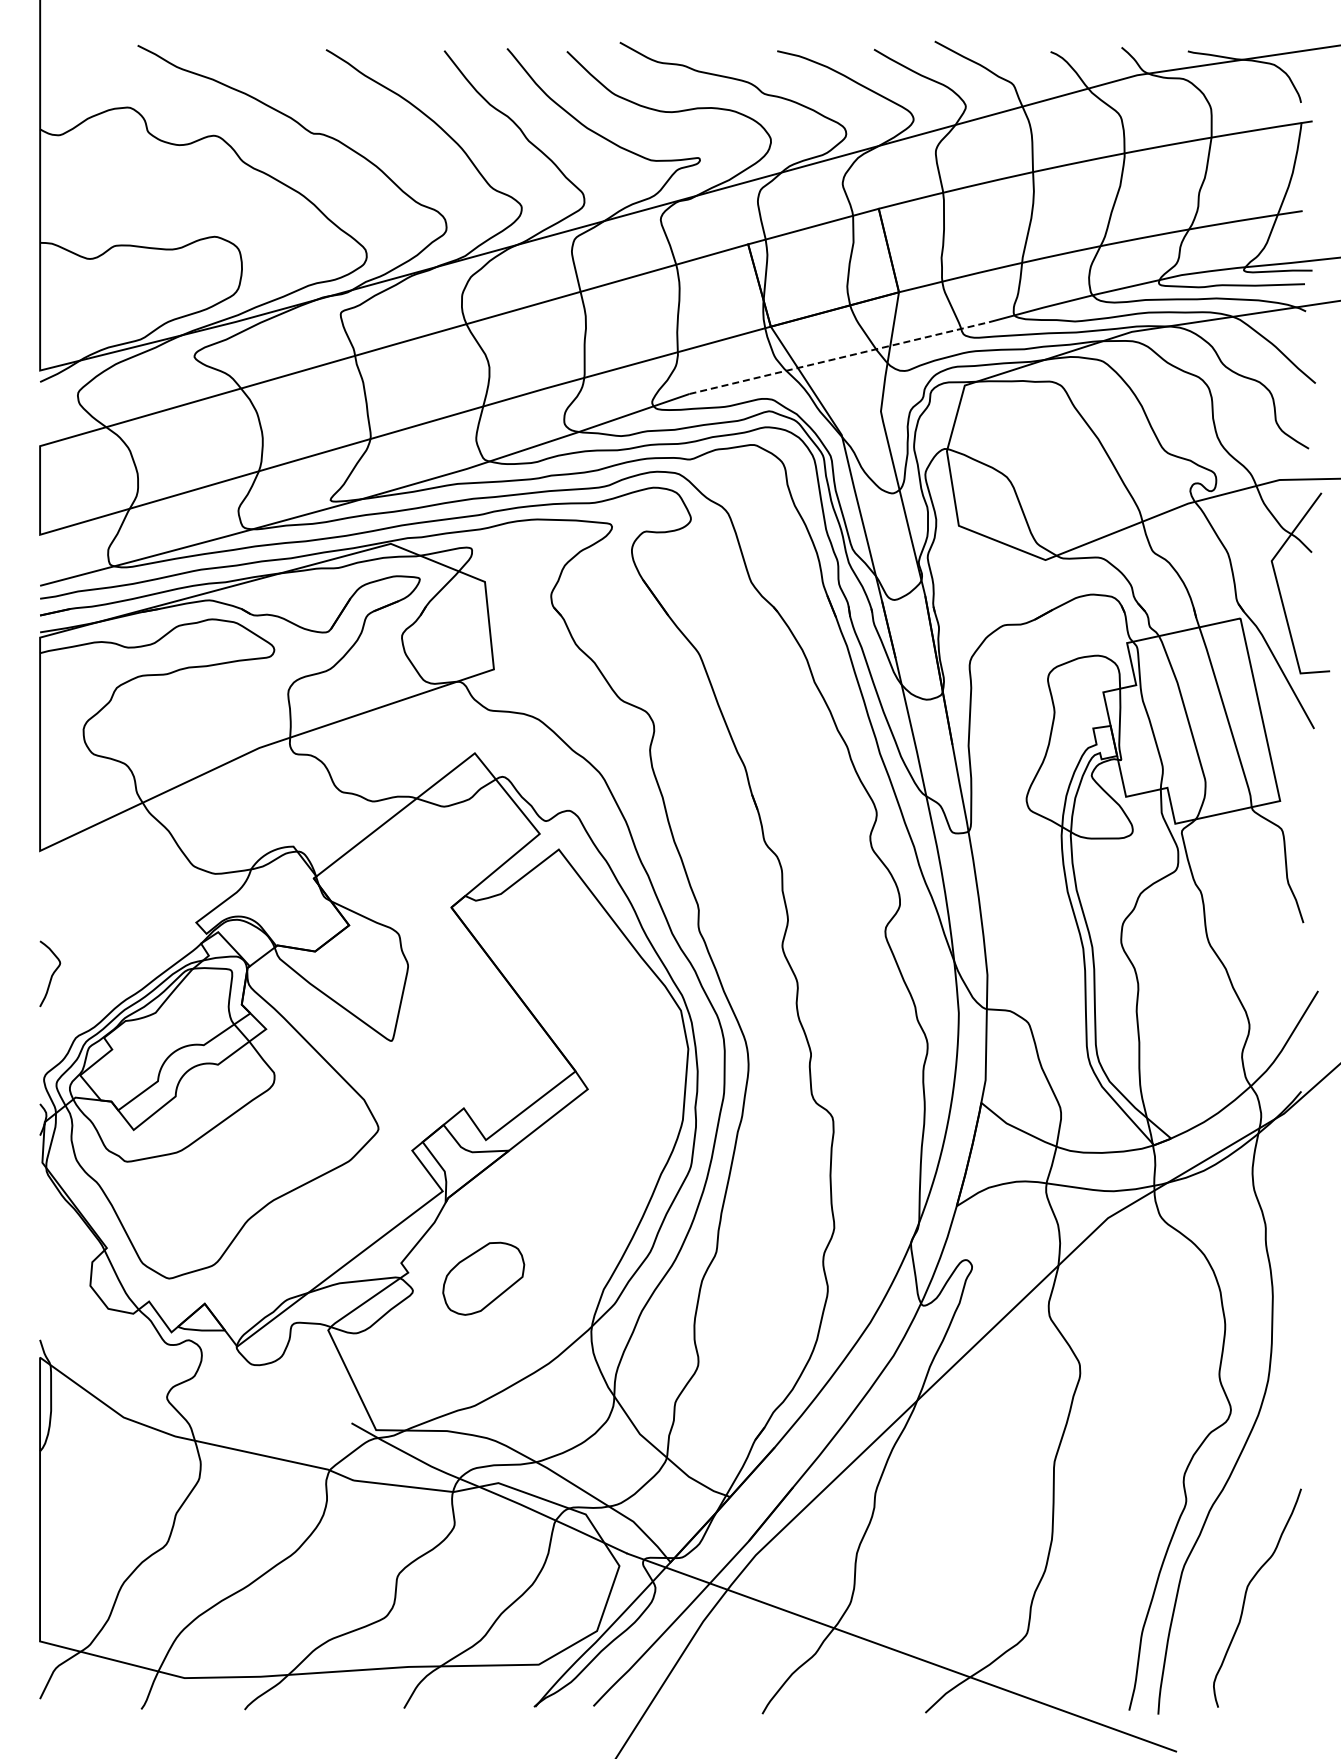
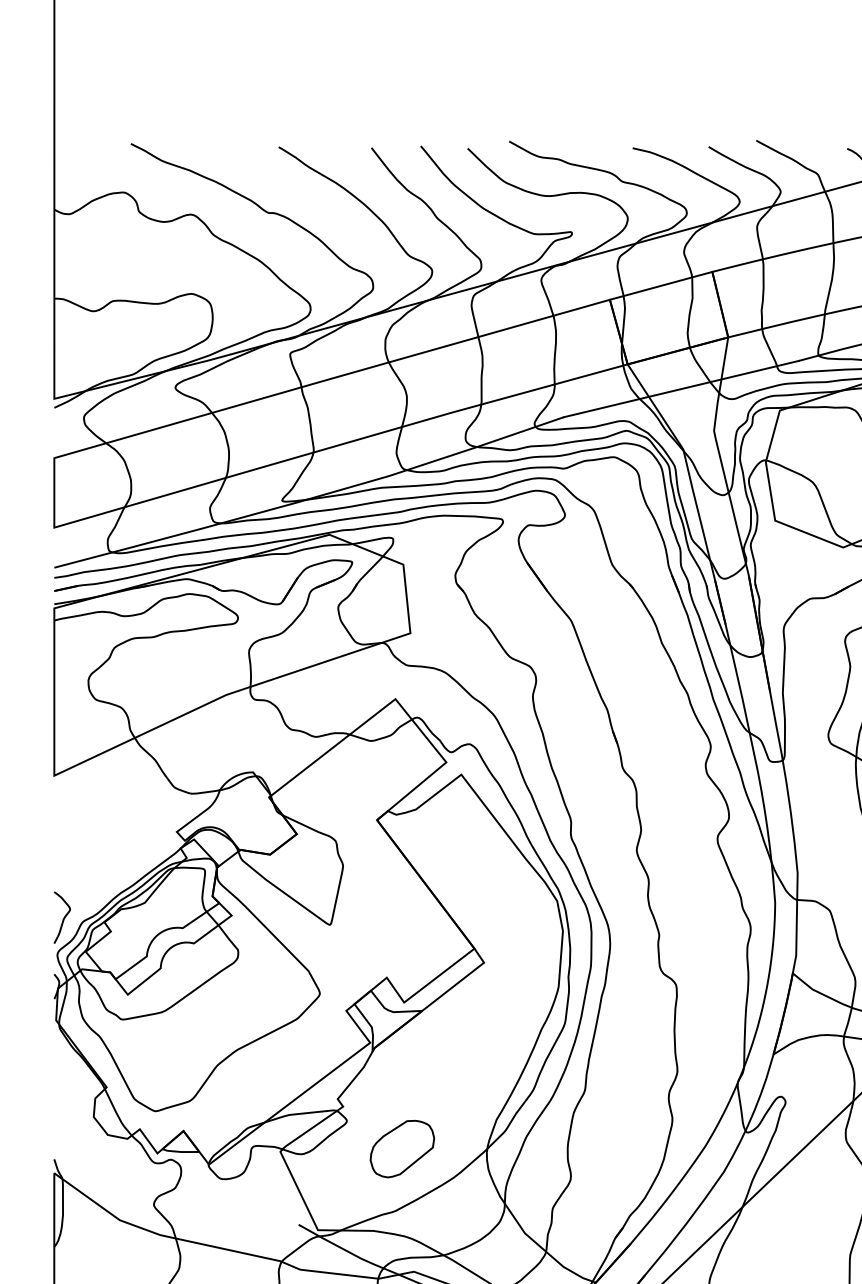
line: (839, 358) -> (681, 389), dashed -> solid
curve: (51, 974) -> (63, 918), moved
part: (483, 1278) -> (402, 1148), moved

